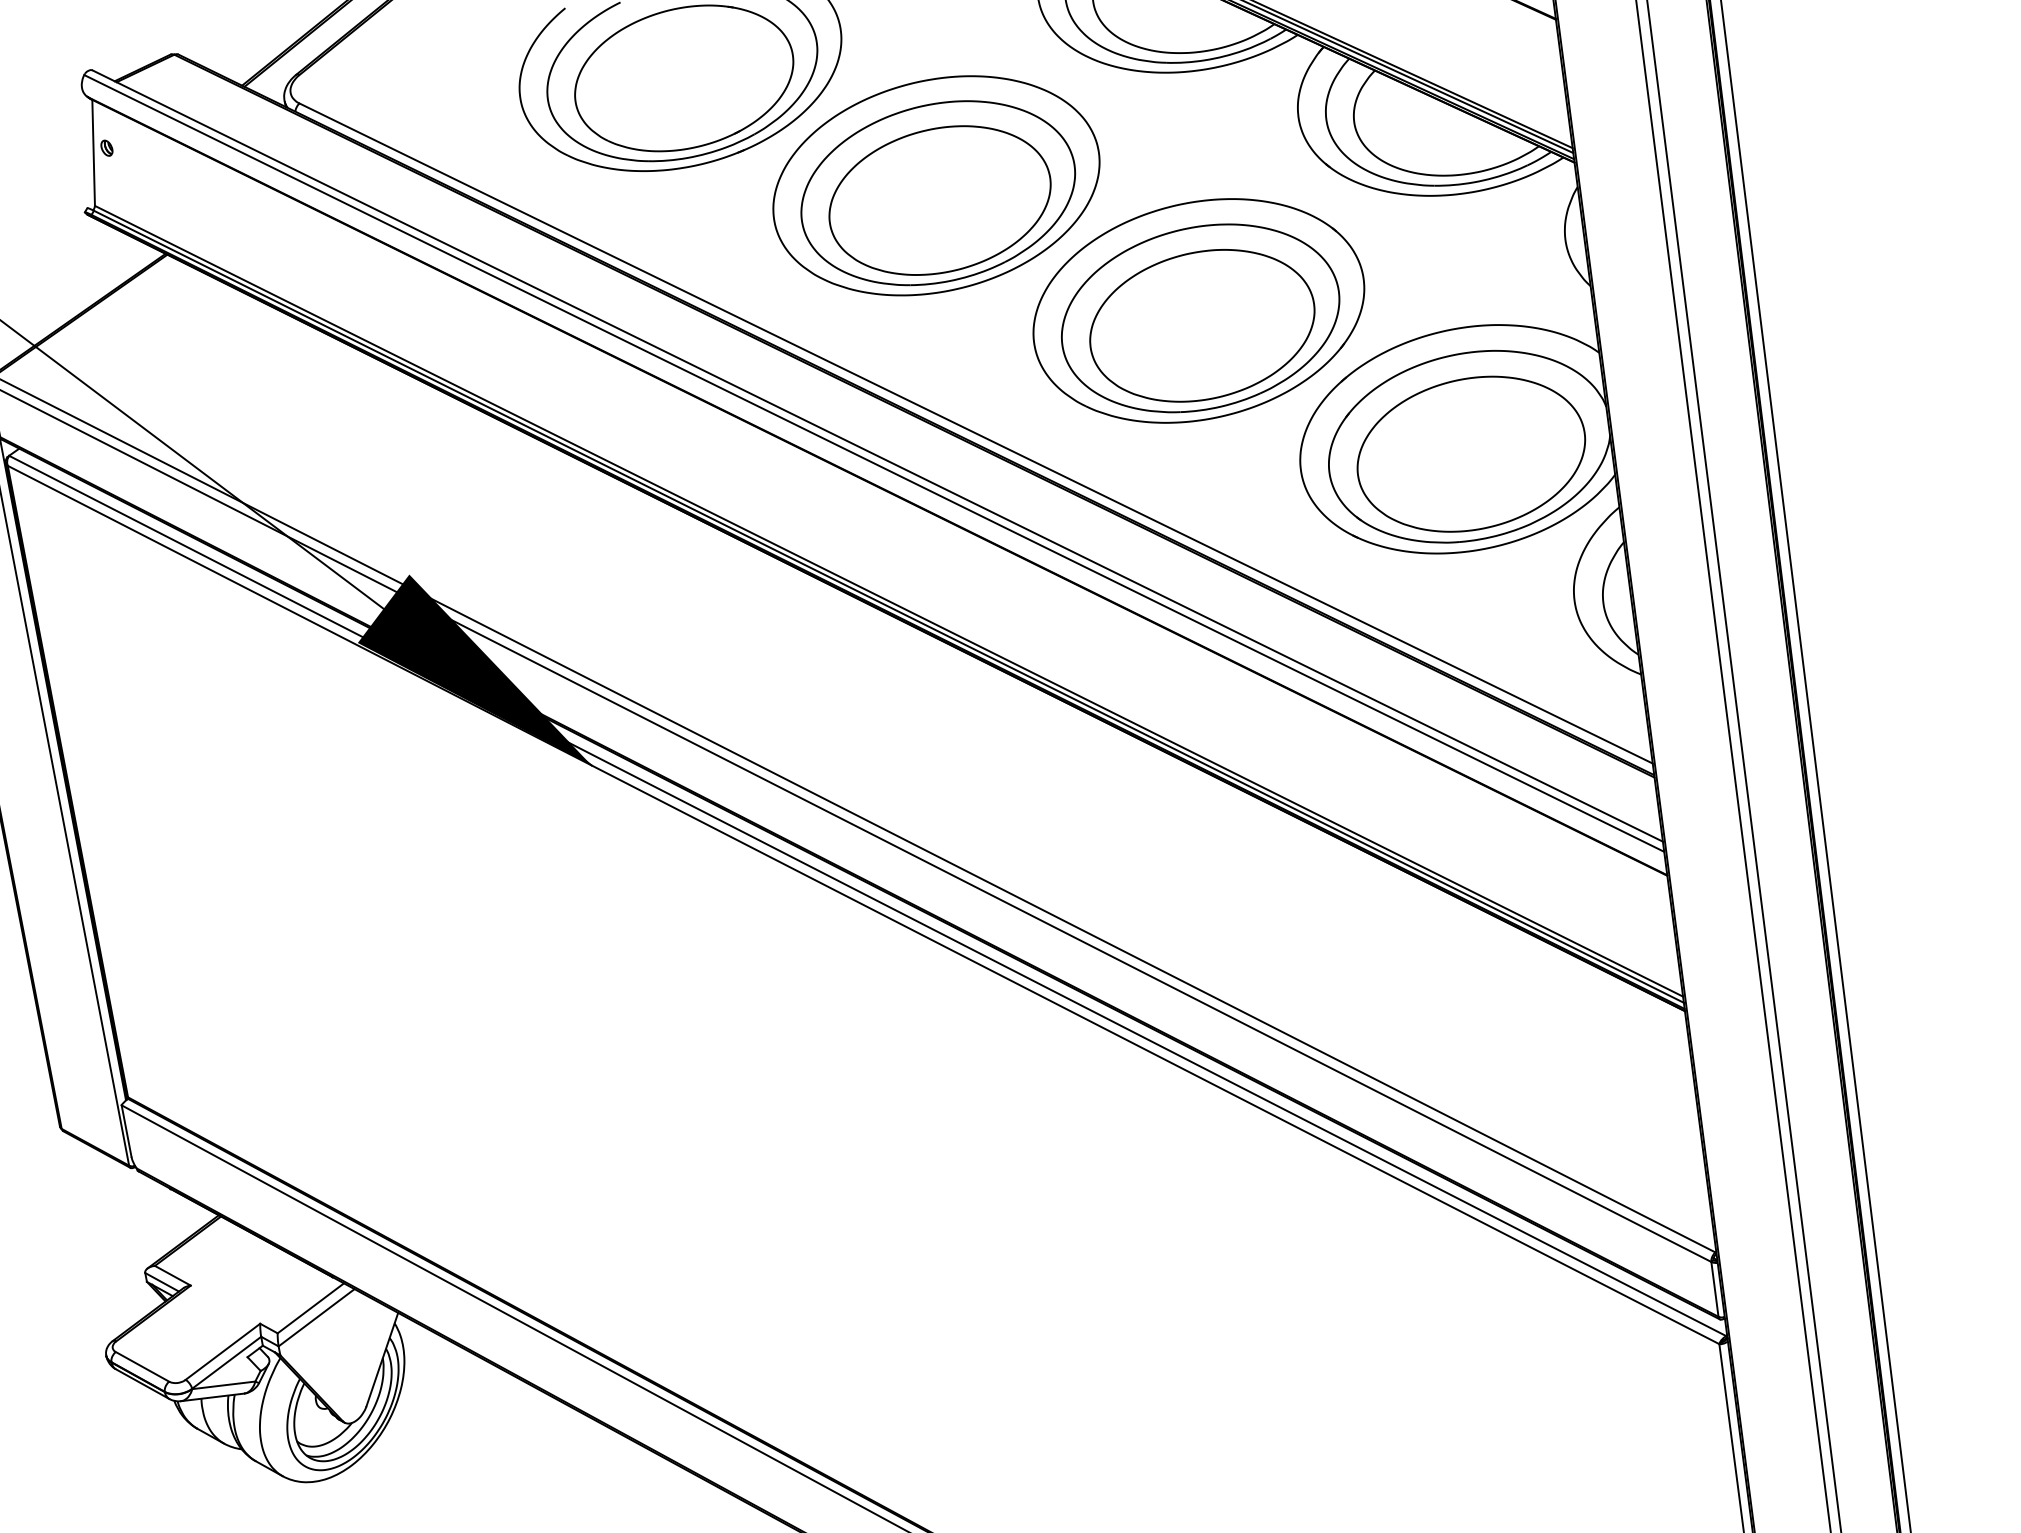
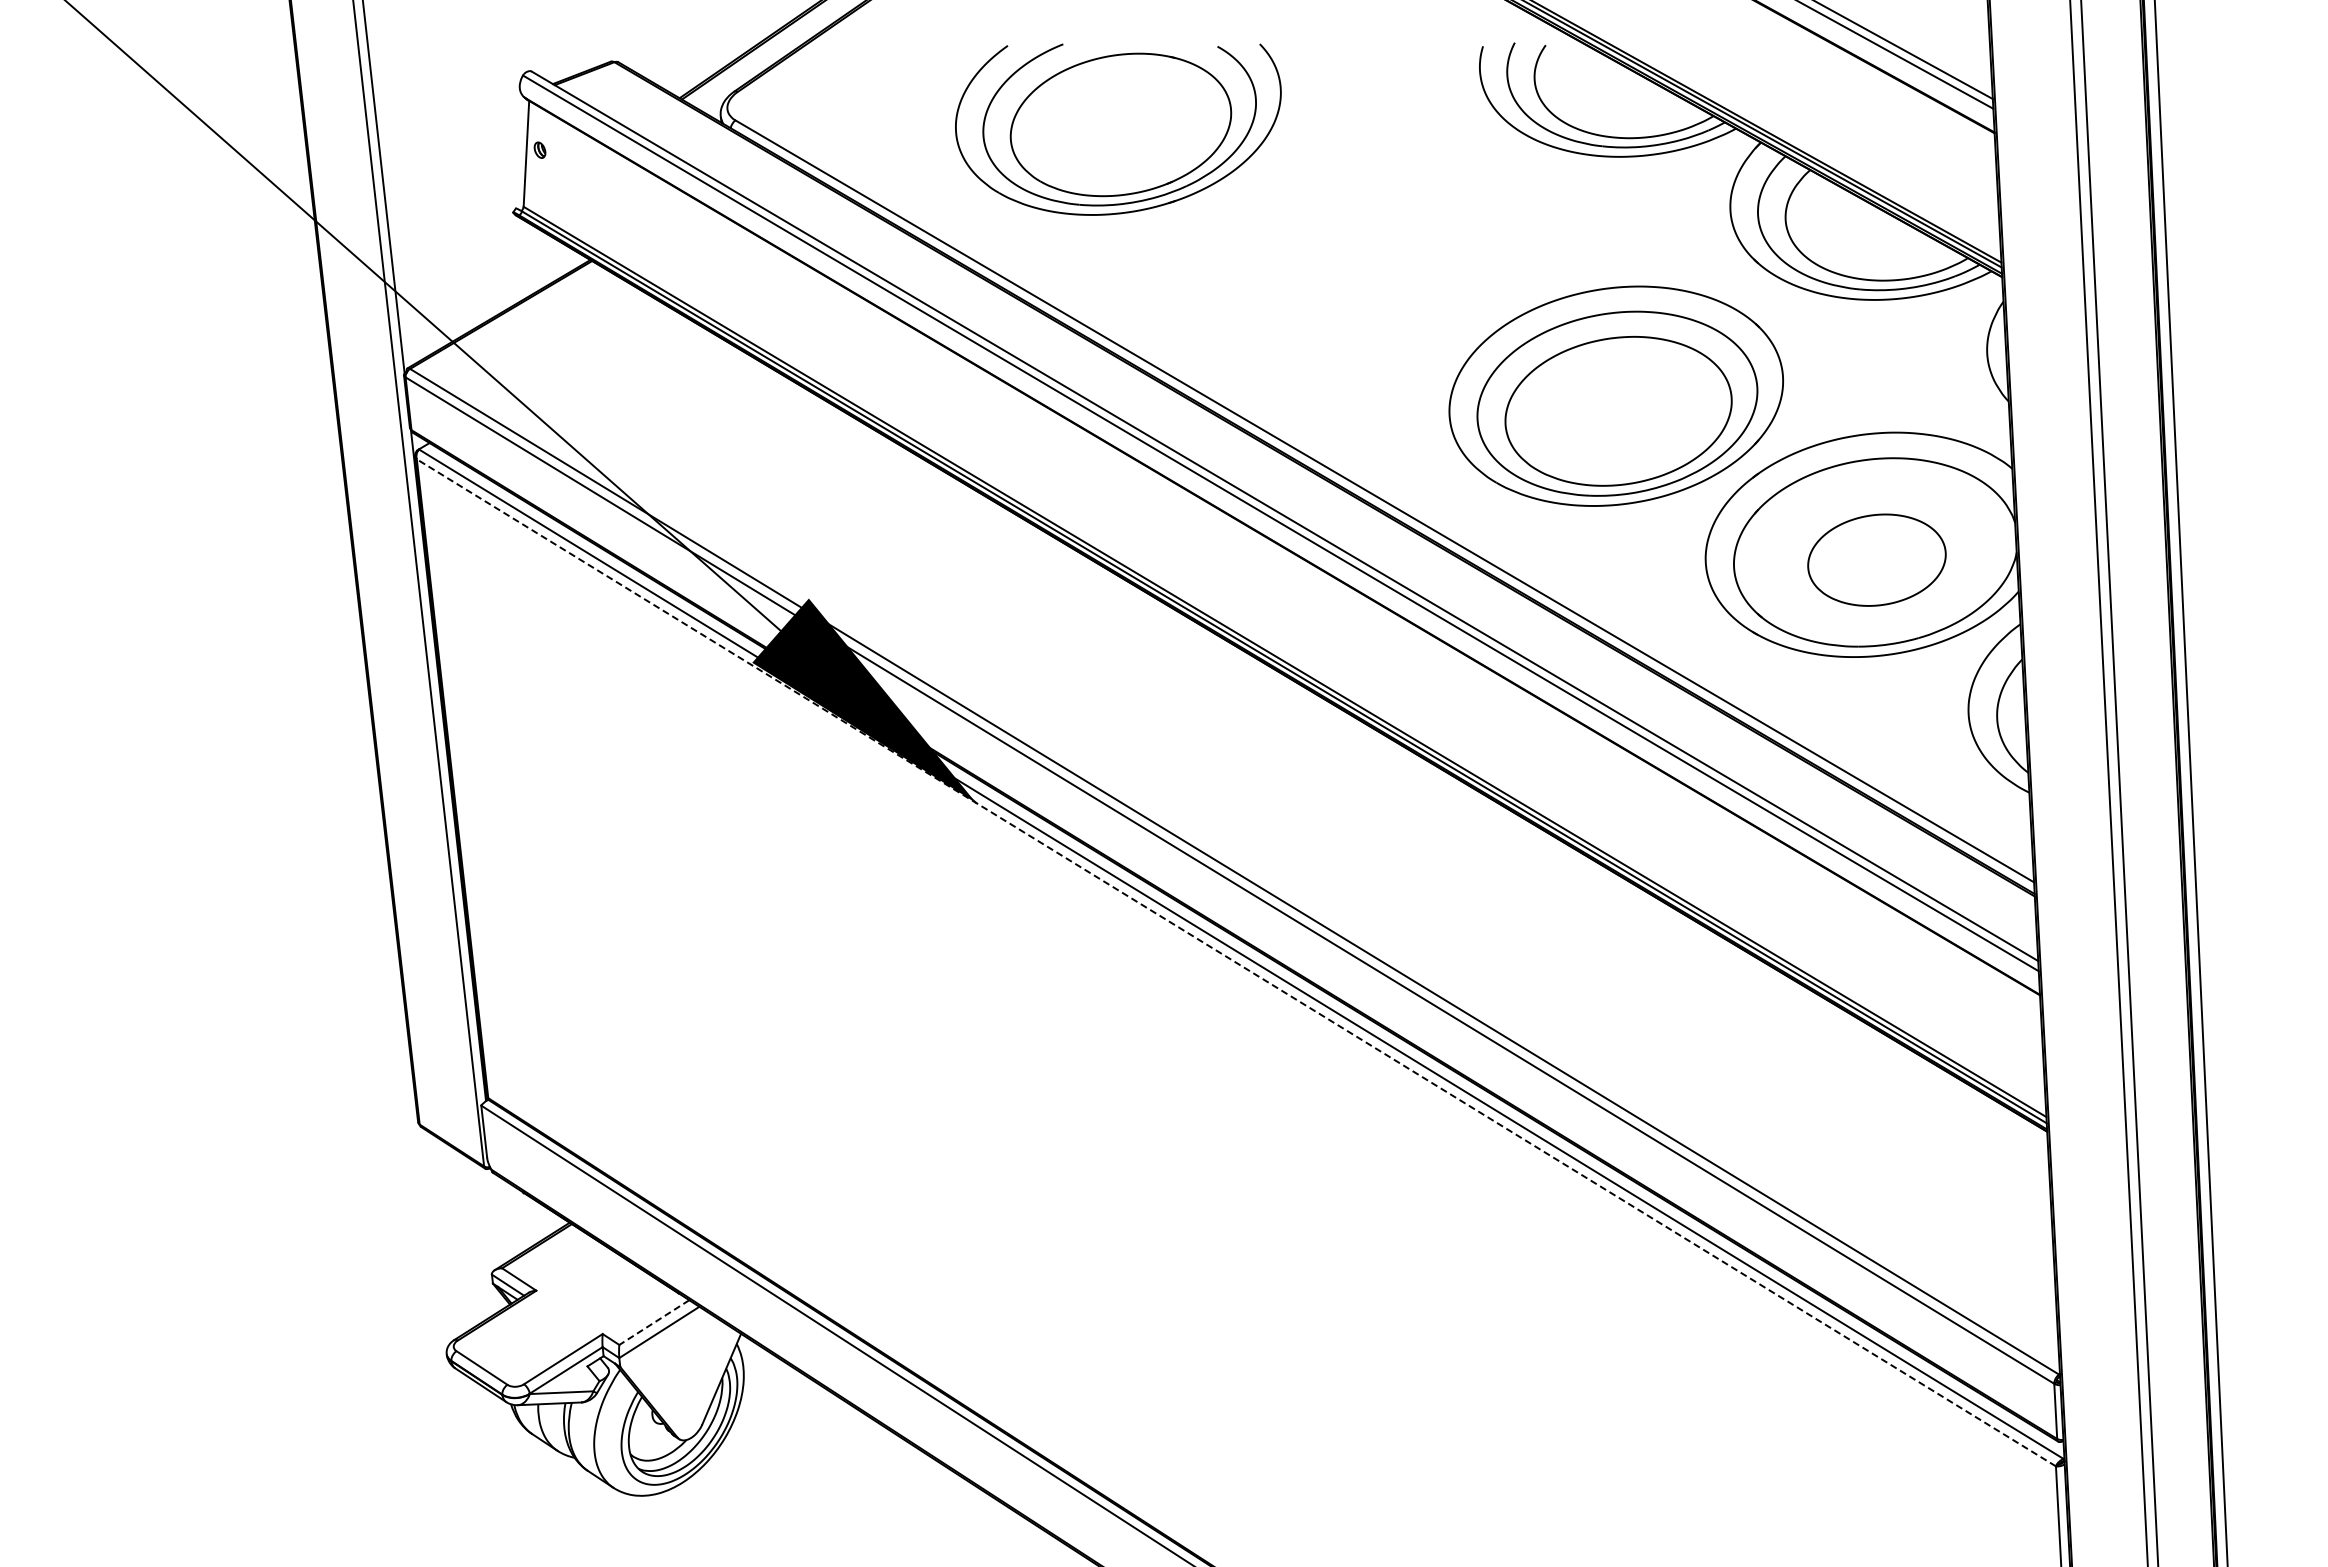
part: (935, 186) -> (1363, 251), removed
part: (1470, 454) -> (1876, 560), size x0.6
line: (863, 904) -> (1236, 962), solid -> dashed
line: (311, 1308) -> (654, 1322), solid -> dashed

